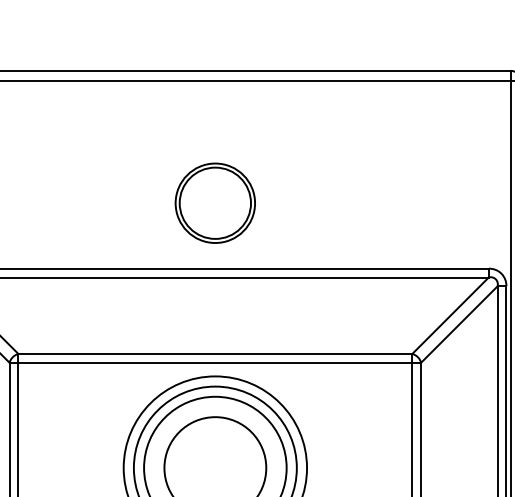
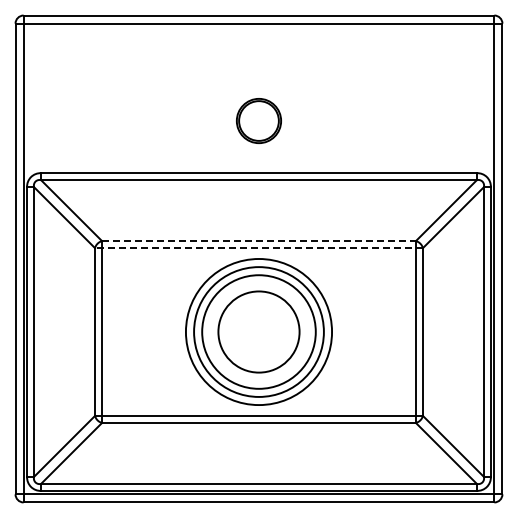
part: (214, 202) -> (258, 120), size x0.7
line: (215, 354) -> (259, 241), solid -> dashed
line: (215, 363) -> (259, 248), solid -> dashed

